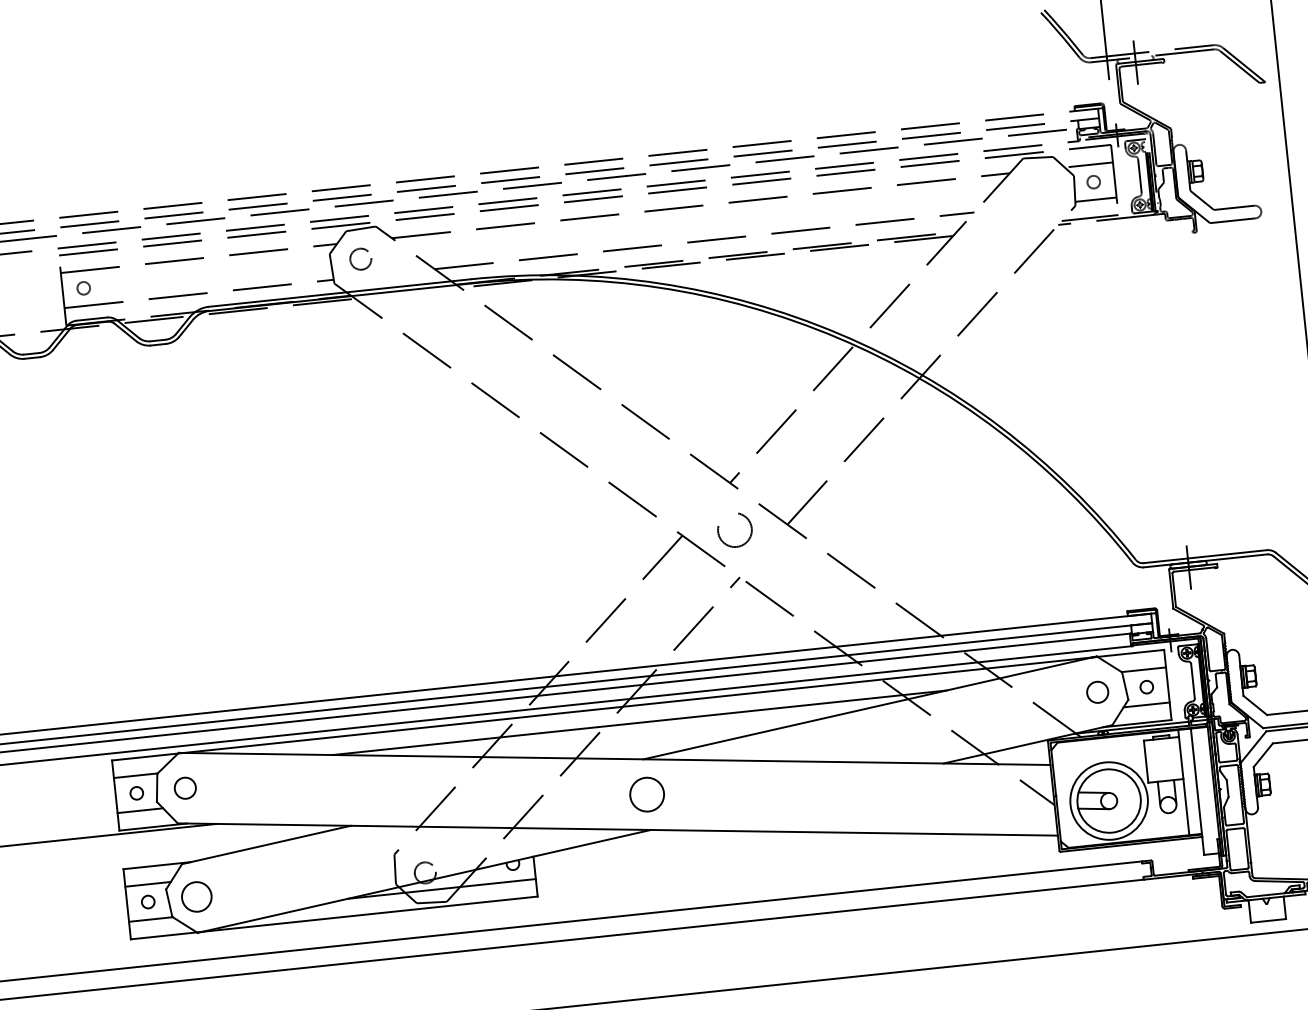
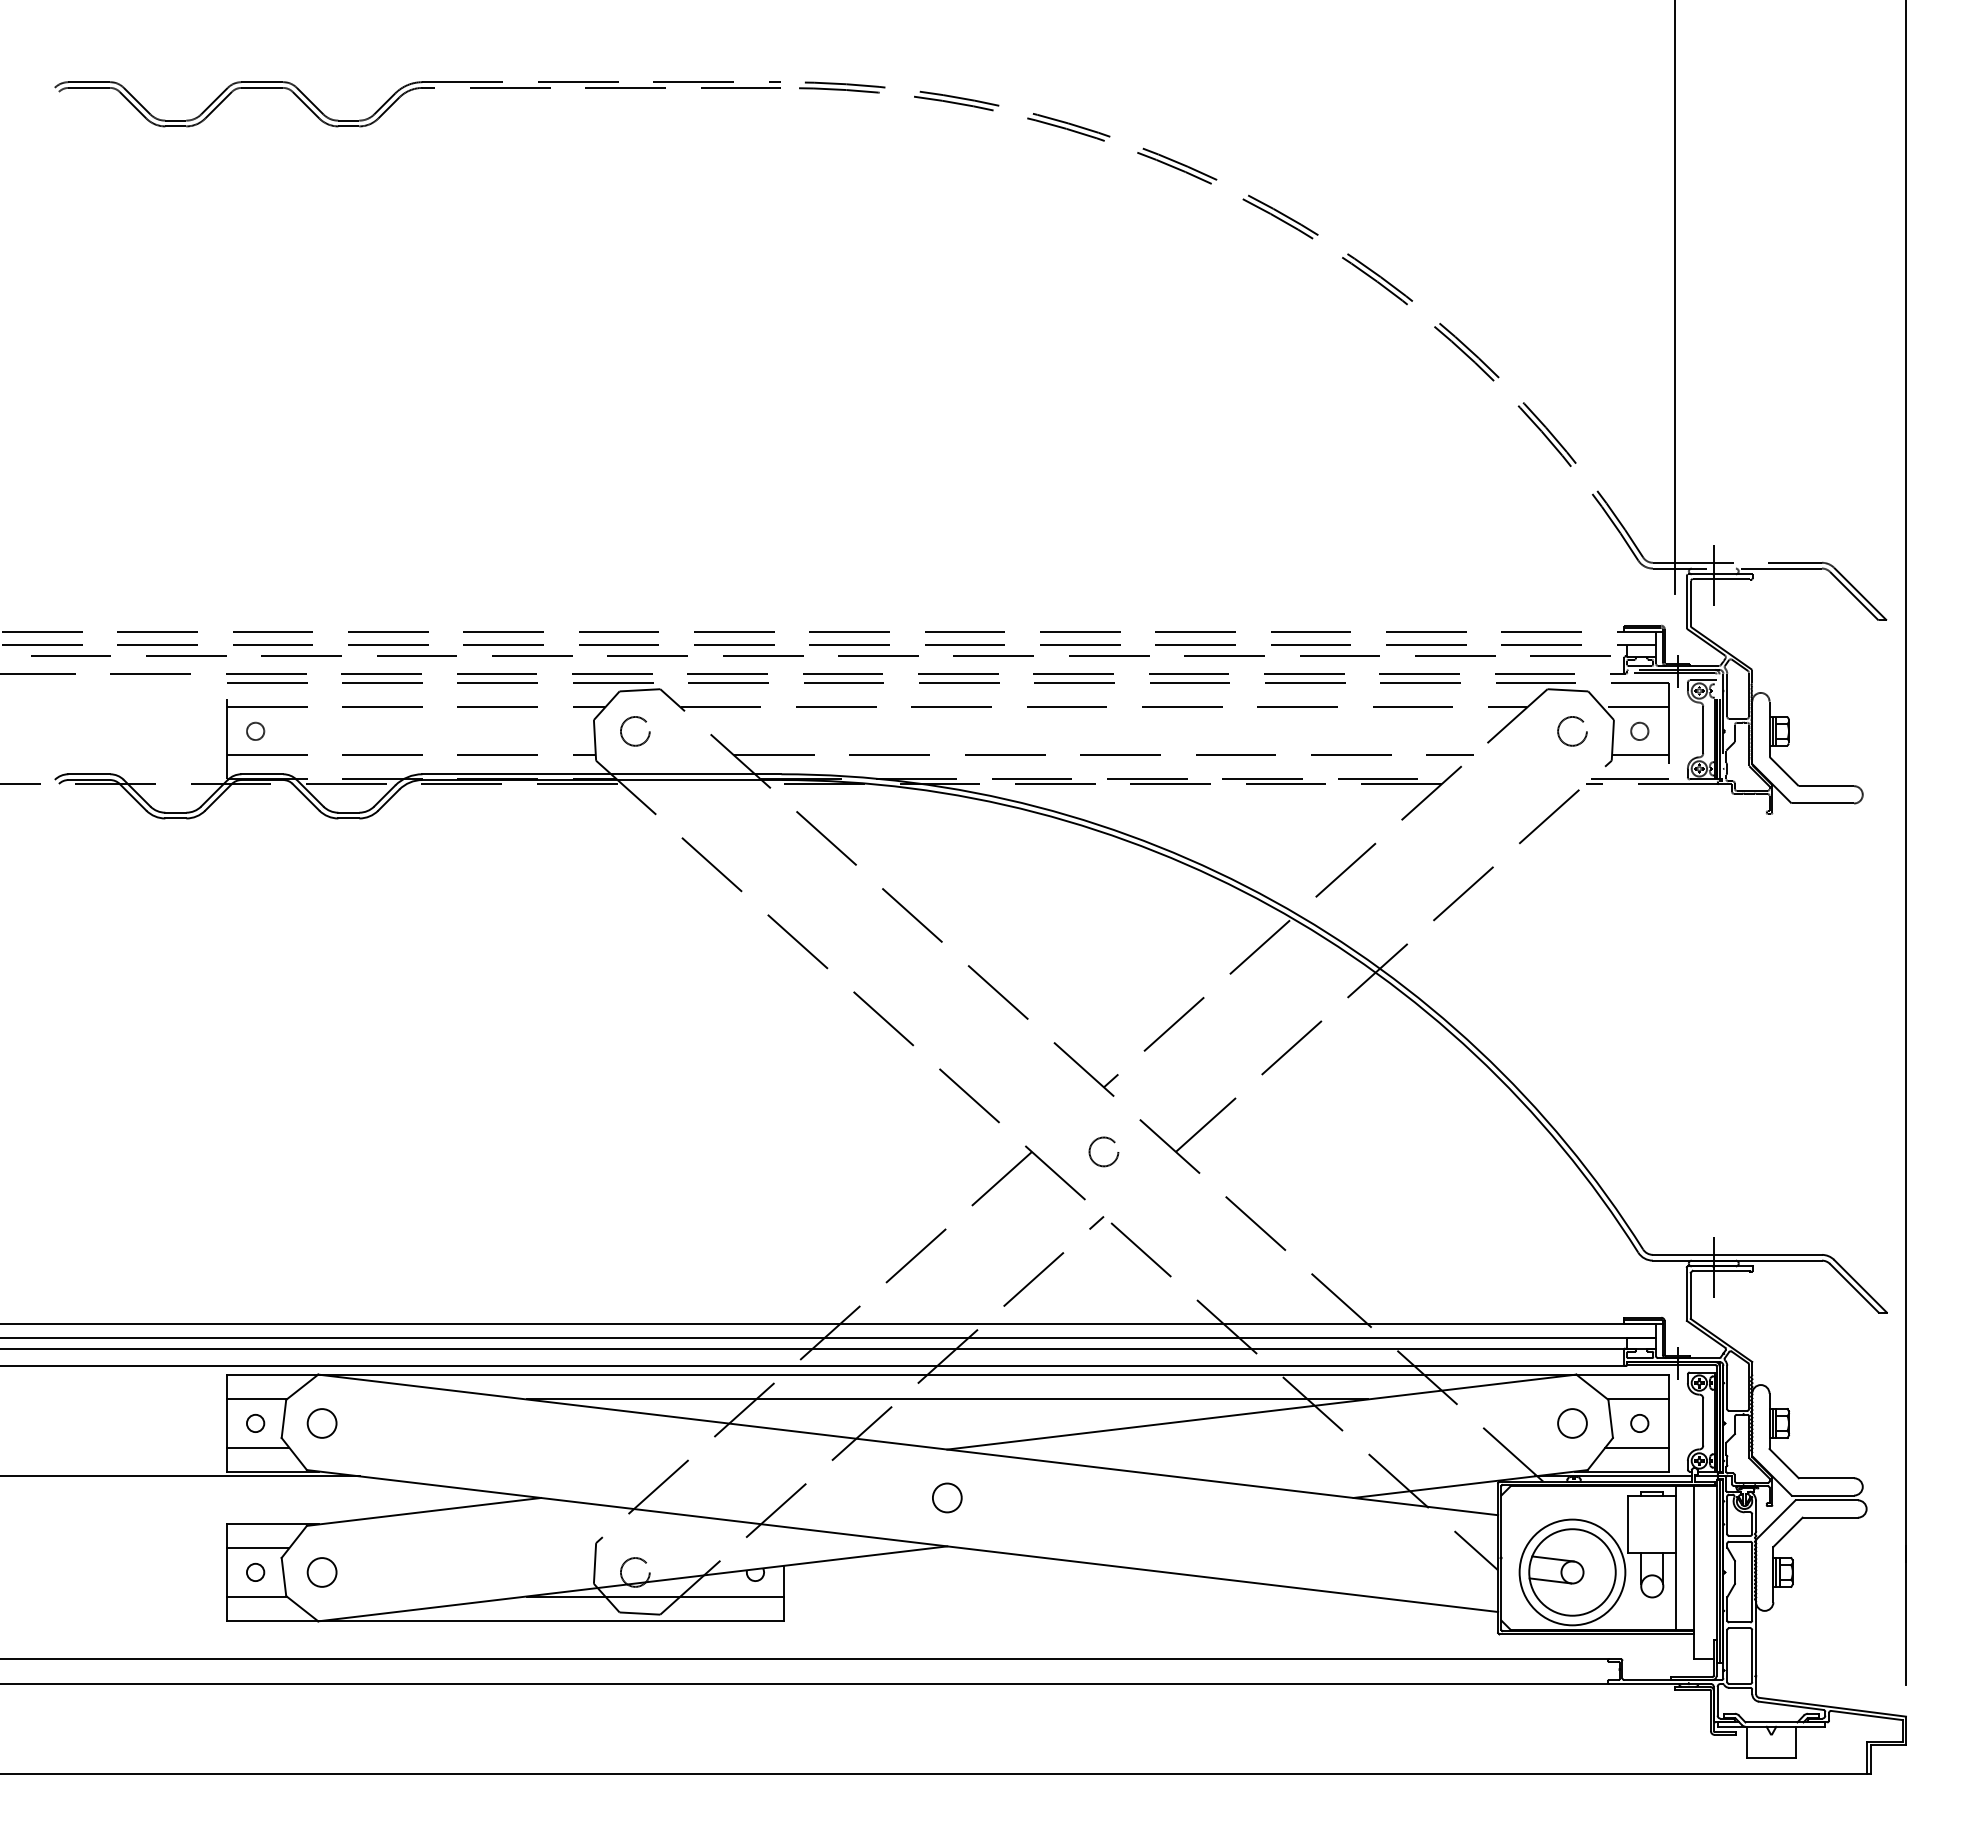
circle: (1044, 187) -> (1572, 731), added
circle: (734, 529) -> (1103, 1151), size x0.62
circle: (647, 794) -> (947, 1497), size x0.62
circle: (196, 897) -> (321, 1572), size x0.71

